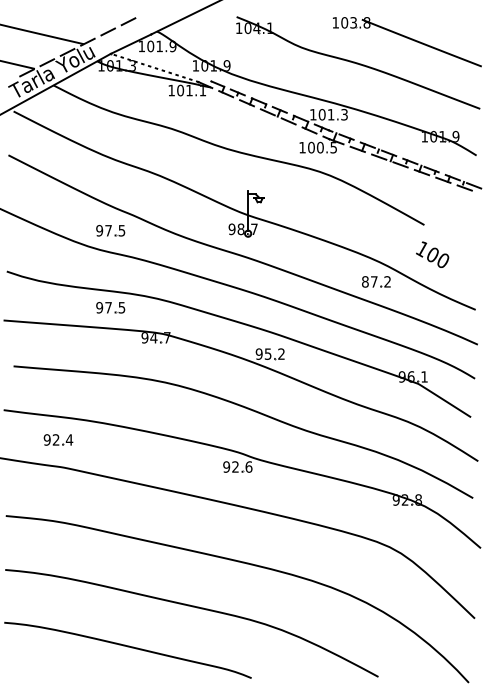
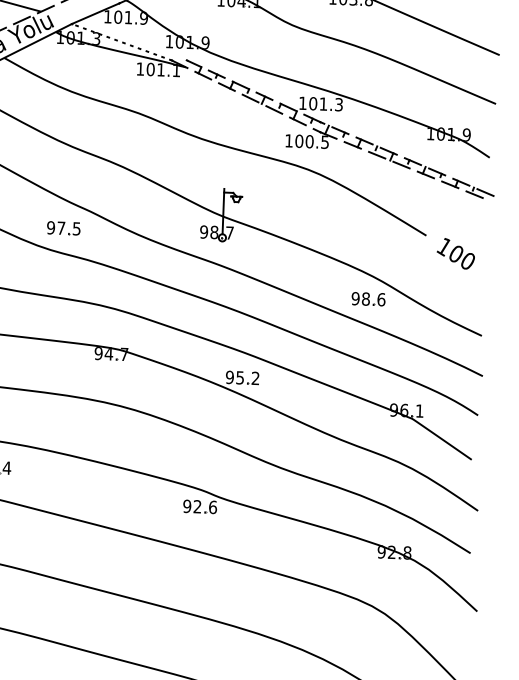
text: (432, 254) -> (455, 253), moved
text: (376, 281) -> (368, 298), 87.2 -> 98.6
part: (110, 307) -> (60, 316), removed

